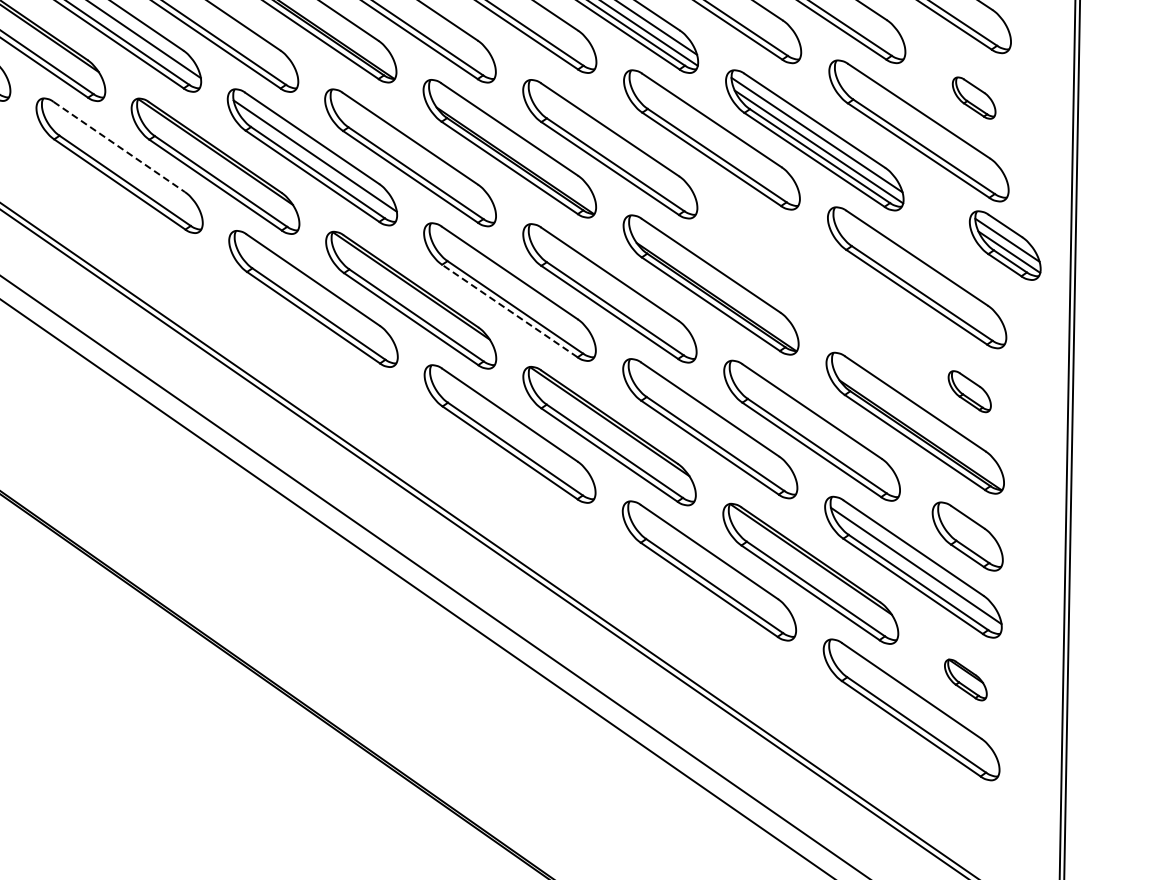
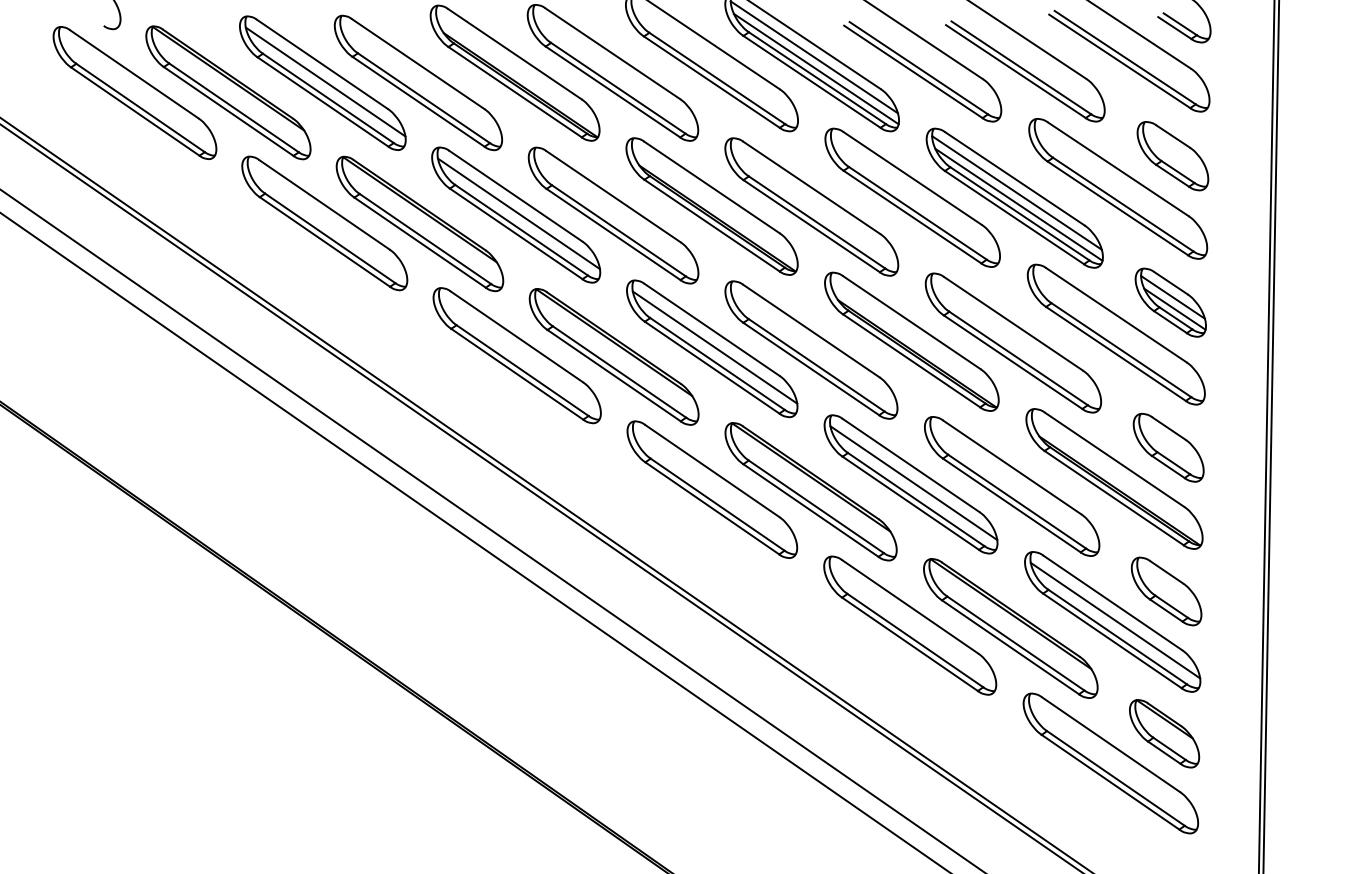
part: (973, 98) -> (1172, 156), size x1.67
line: (119, 147) -> (324, 205), dashed -> solid
part: (1004, 245) -> (1170, 302), moved
part: (813, 285) -> (1013, 342), added
line: (512, 290) -> (714, 347), added
line: (509, 310) -> (711, 367), dashed -> solid
part: (969, 391) -> (1168, 447), size x1.67
line: (712, 427) -> (913, 483), added
part: (965, 679) -> (1164, 733), size x1.67

